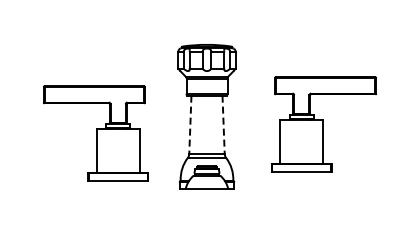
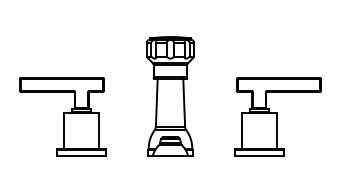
part: (324, 124) -> (278, 116), moved
line: (190, 125) -> (156, 103), dashed -> solid
line: (223, 125) -> (184, 103), dashed -> solid
part: (95, 133) -> (62, 116), moved

